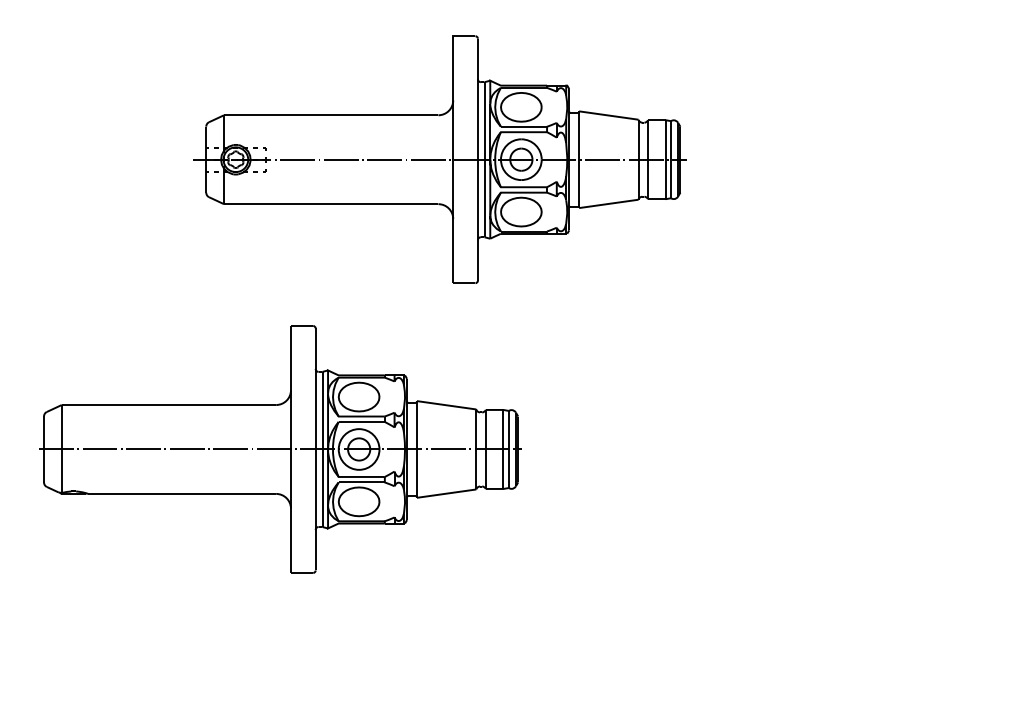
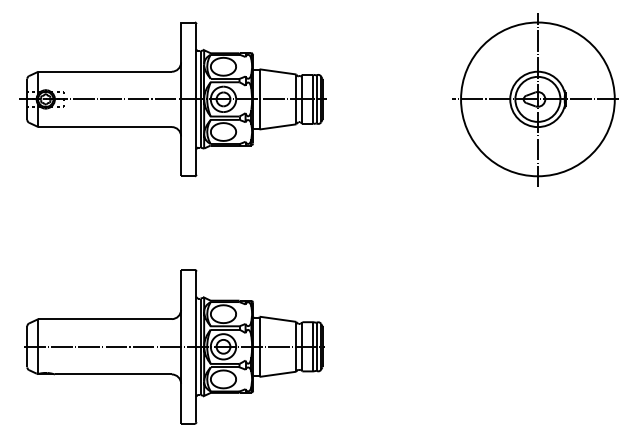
part: (439, 159) -> (172, 99), moved
part: (860, 159) -> (535, 99), added
part: (280, 448) -> (174, 346), moved

